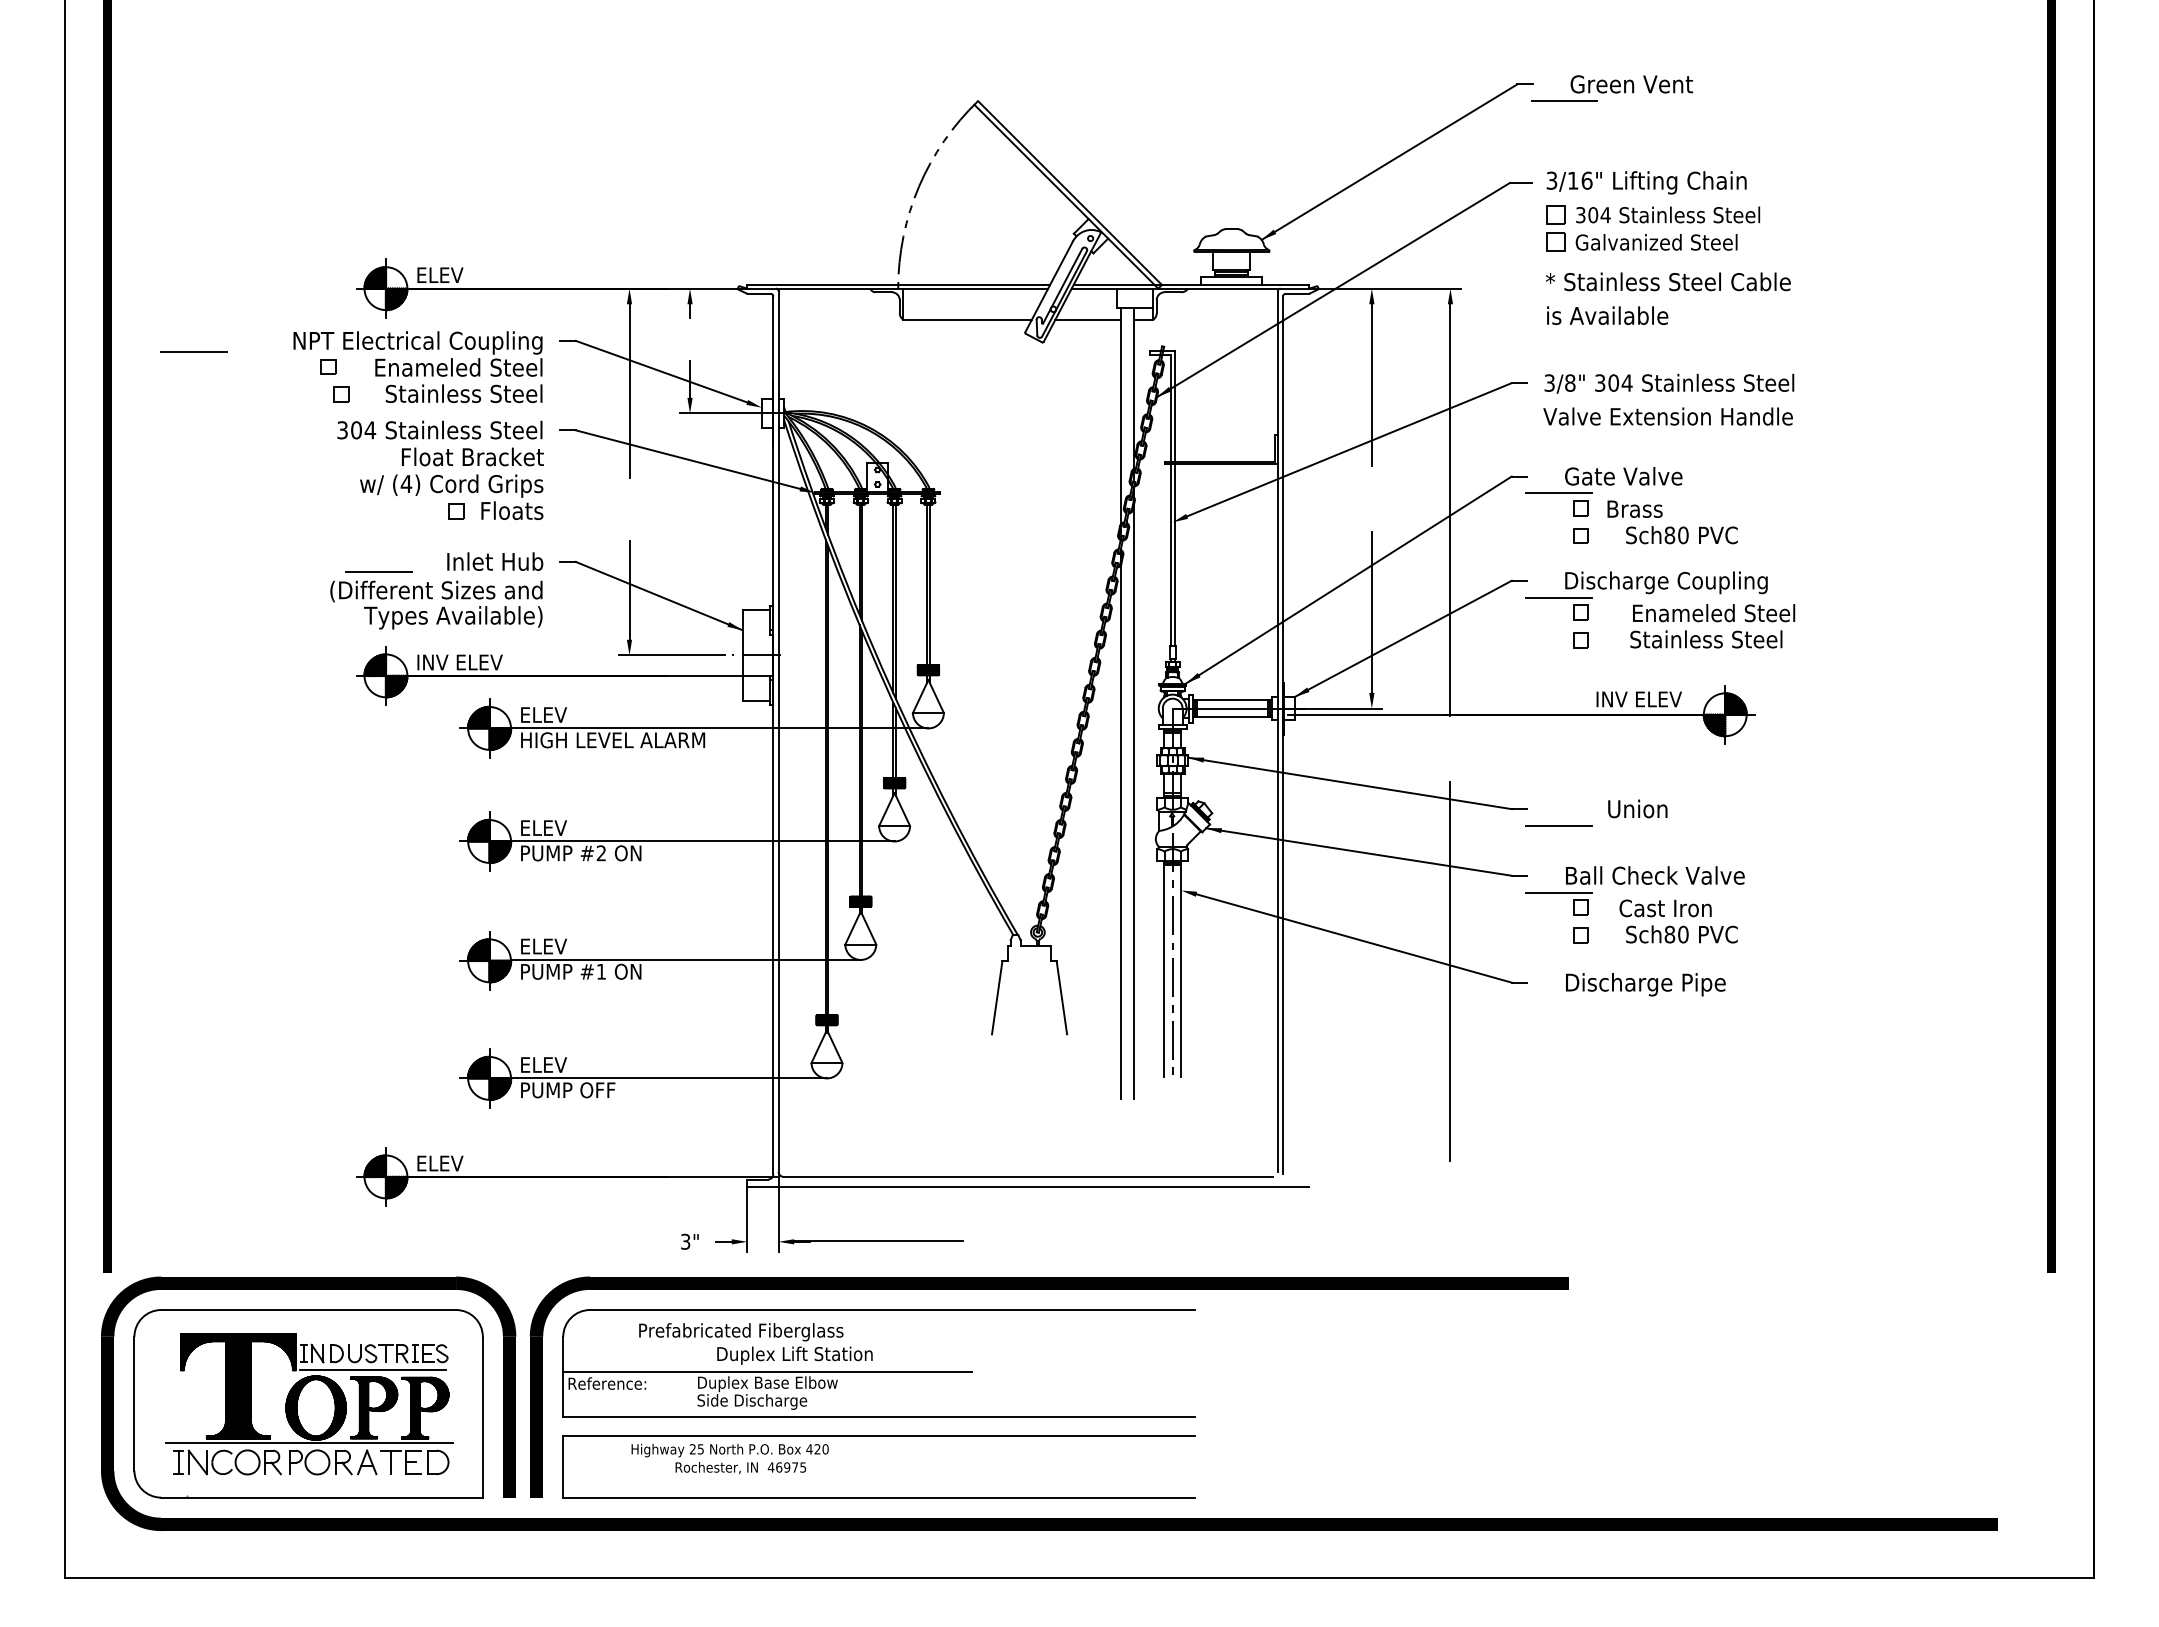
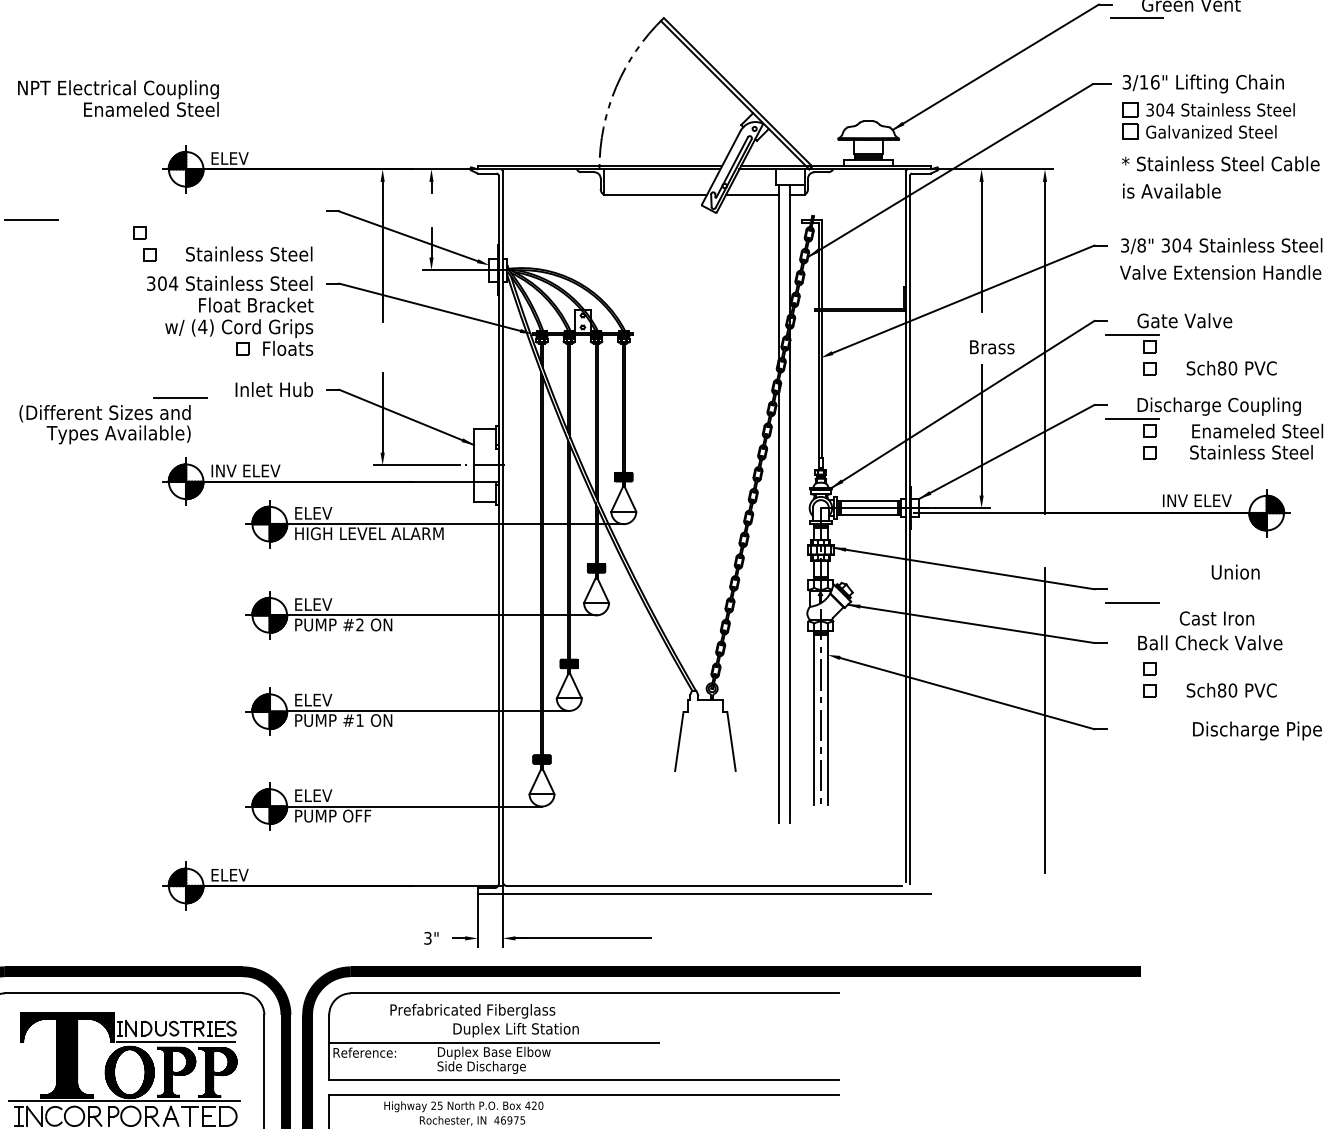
text: (417, 353) -> (118, 98), moved
text: (1634, 508) -> (991, 346), moved
text: (436, 604) -> (105, 424), moved
text: (1637, 808) -> (1235, 571), moved
line: (1558, 892) -> (1132, 656), removed
text: (1665, 908) -> (1216, 618), moved
text: (1645, 984) -> (1257, 730), moved

